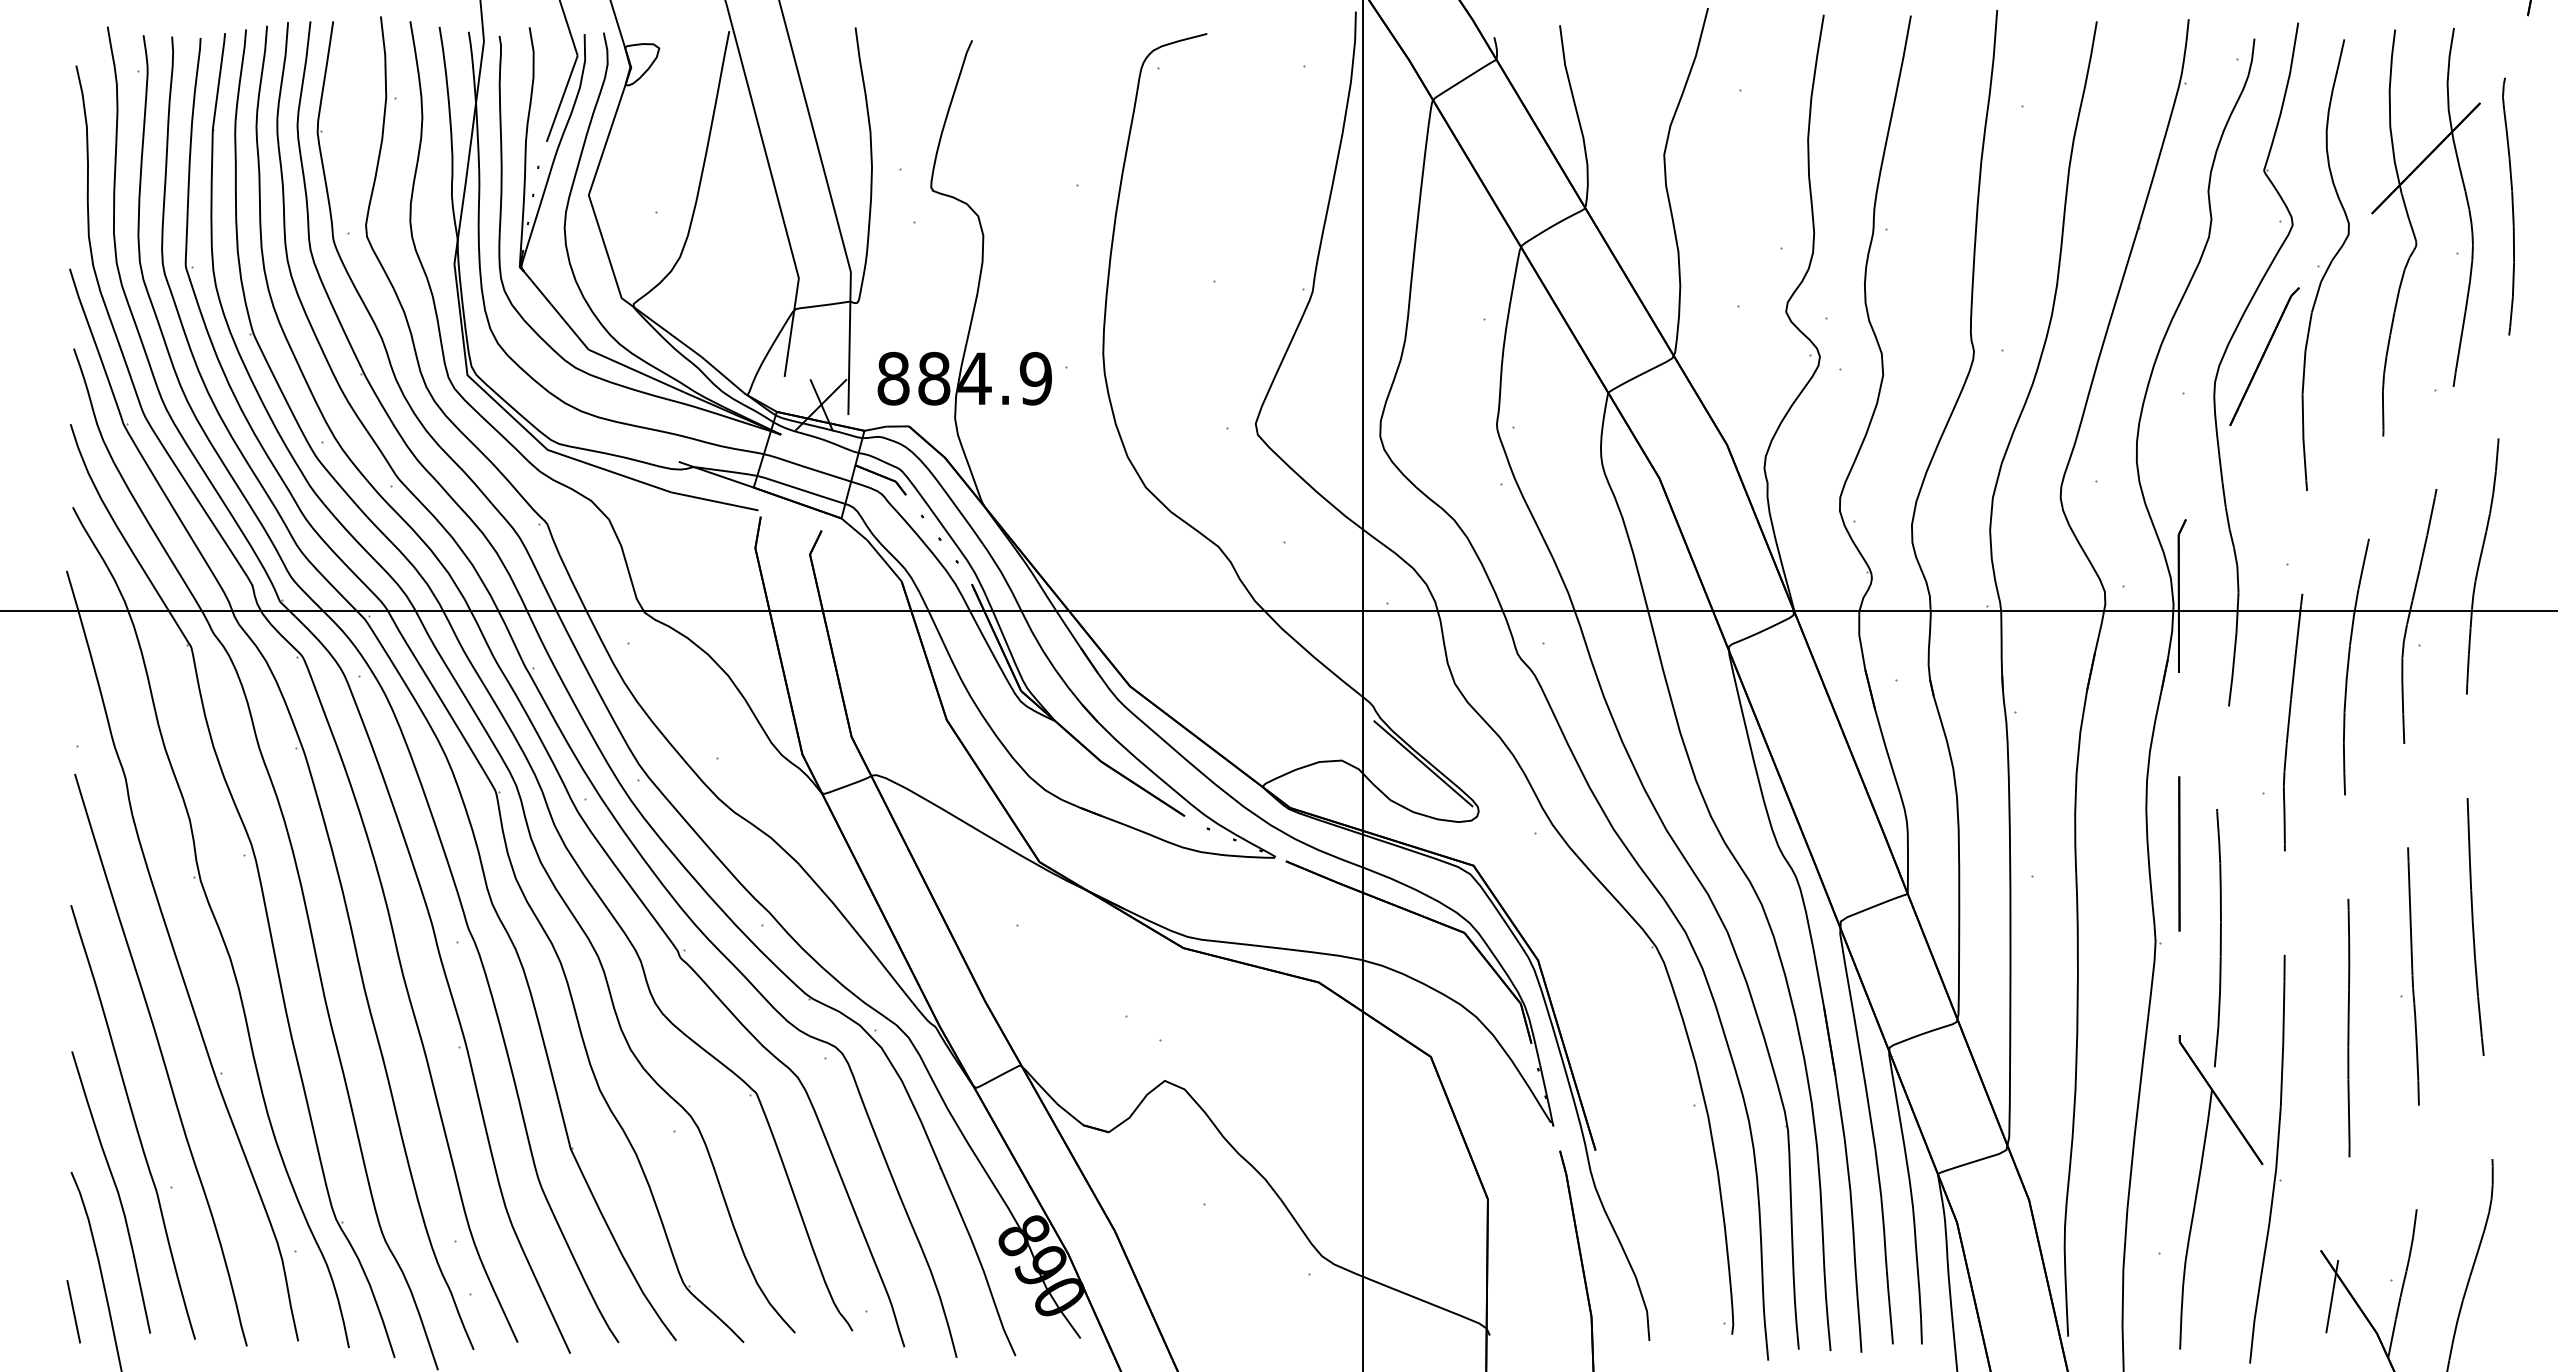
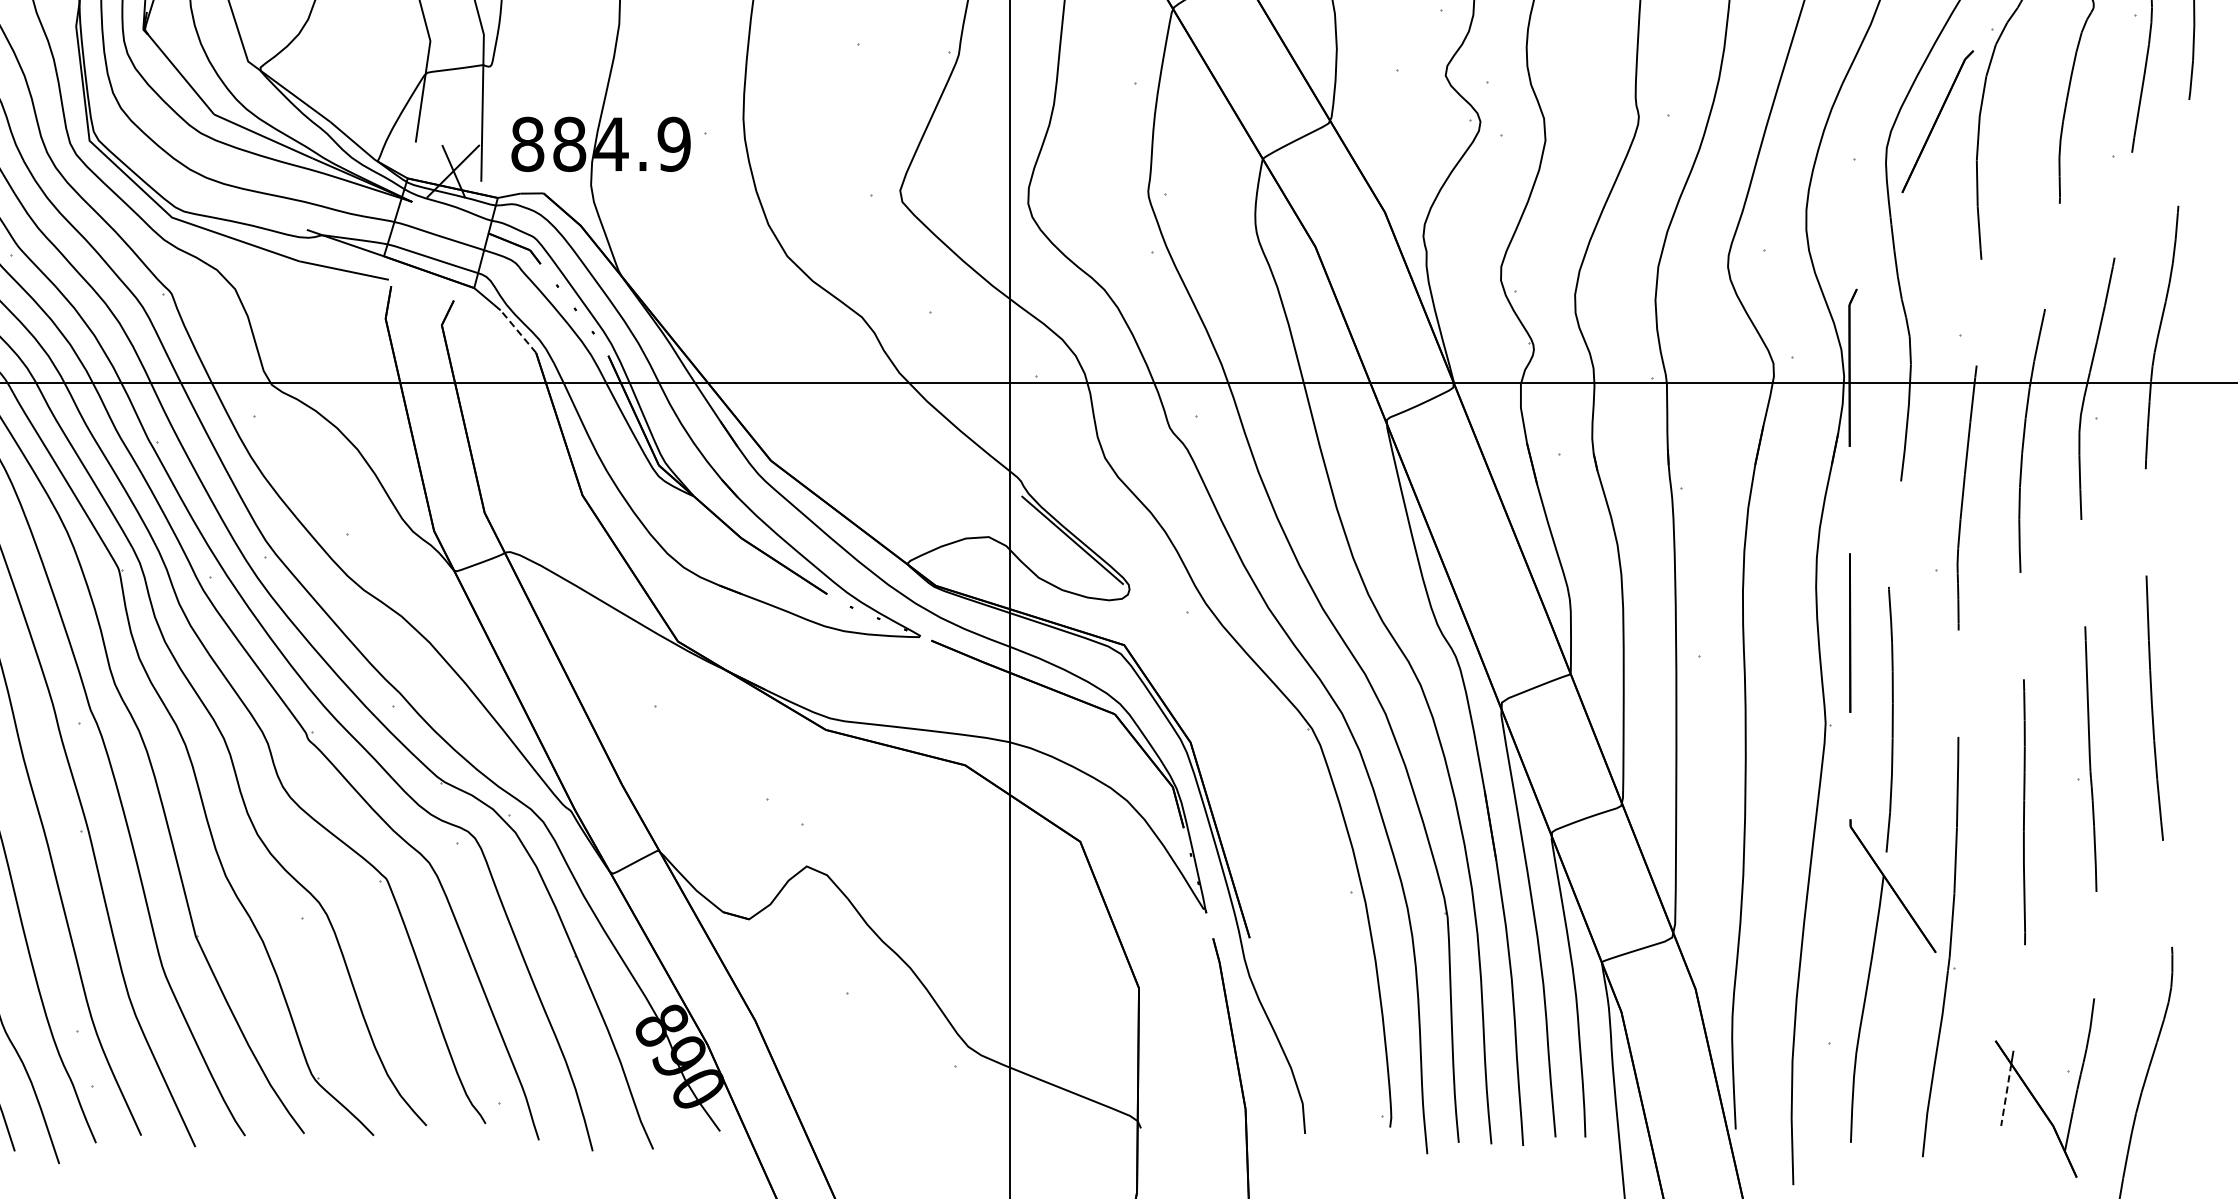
line: (884, 560) -> (518, 331), solid -> dashed
line: (2331, 1302) -> (2006, 1094), solid -> dashed

